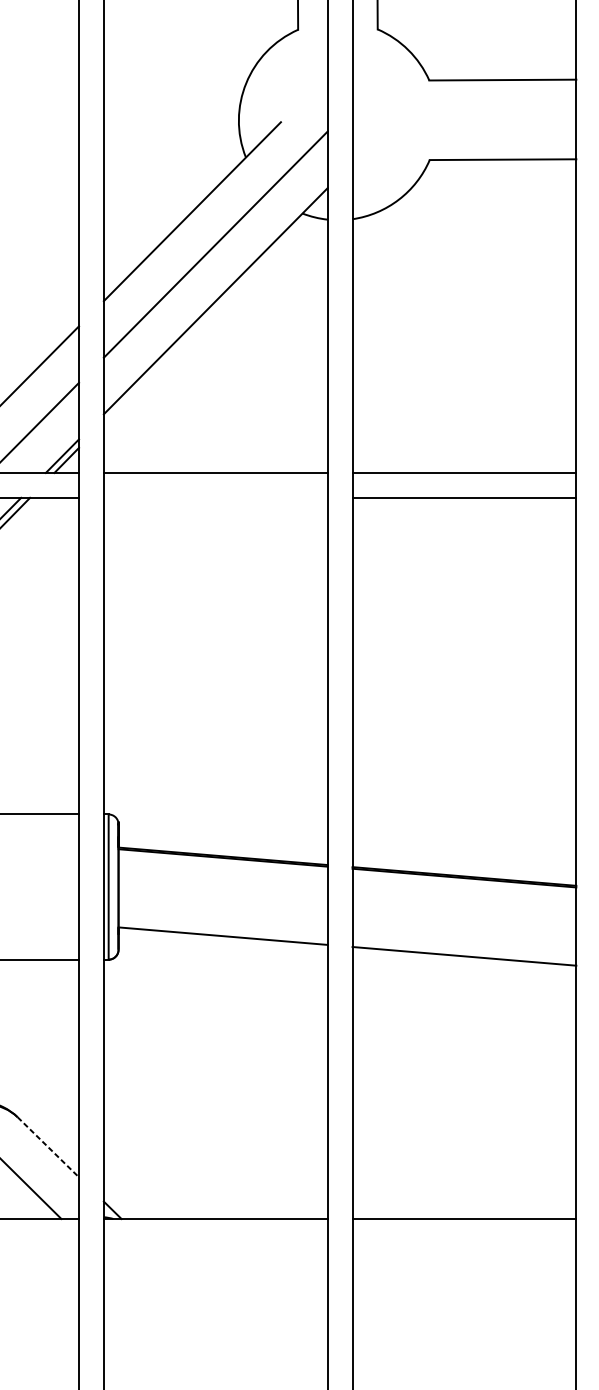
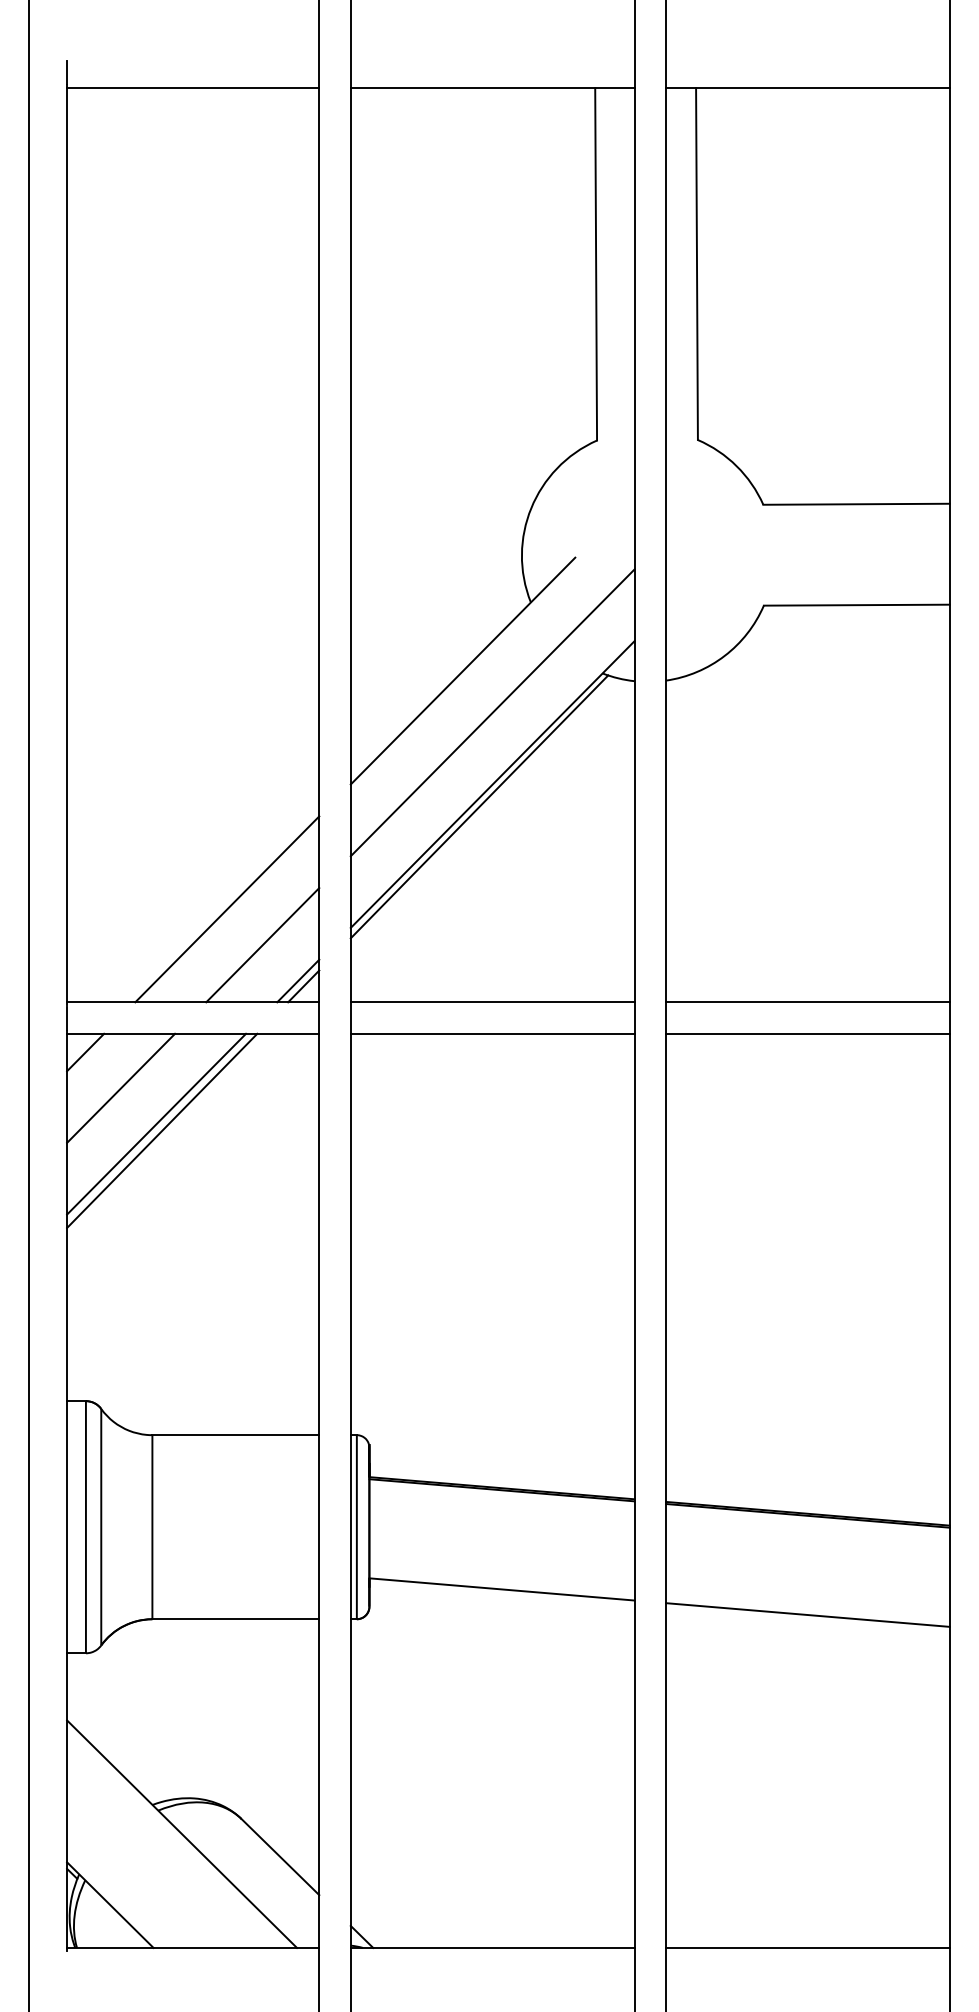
line: (205, 318) -> (479, 806), added
line: (215, 497) -> (492, 1033), added
line: (48, 1147) -> (280, 1857), dashed -> solid

